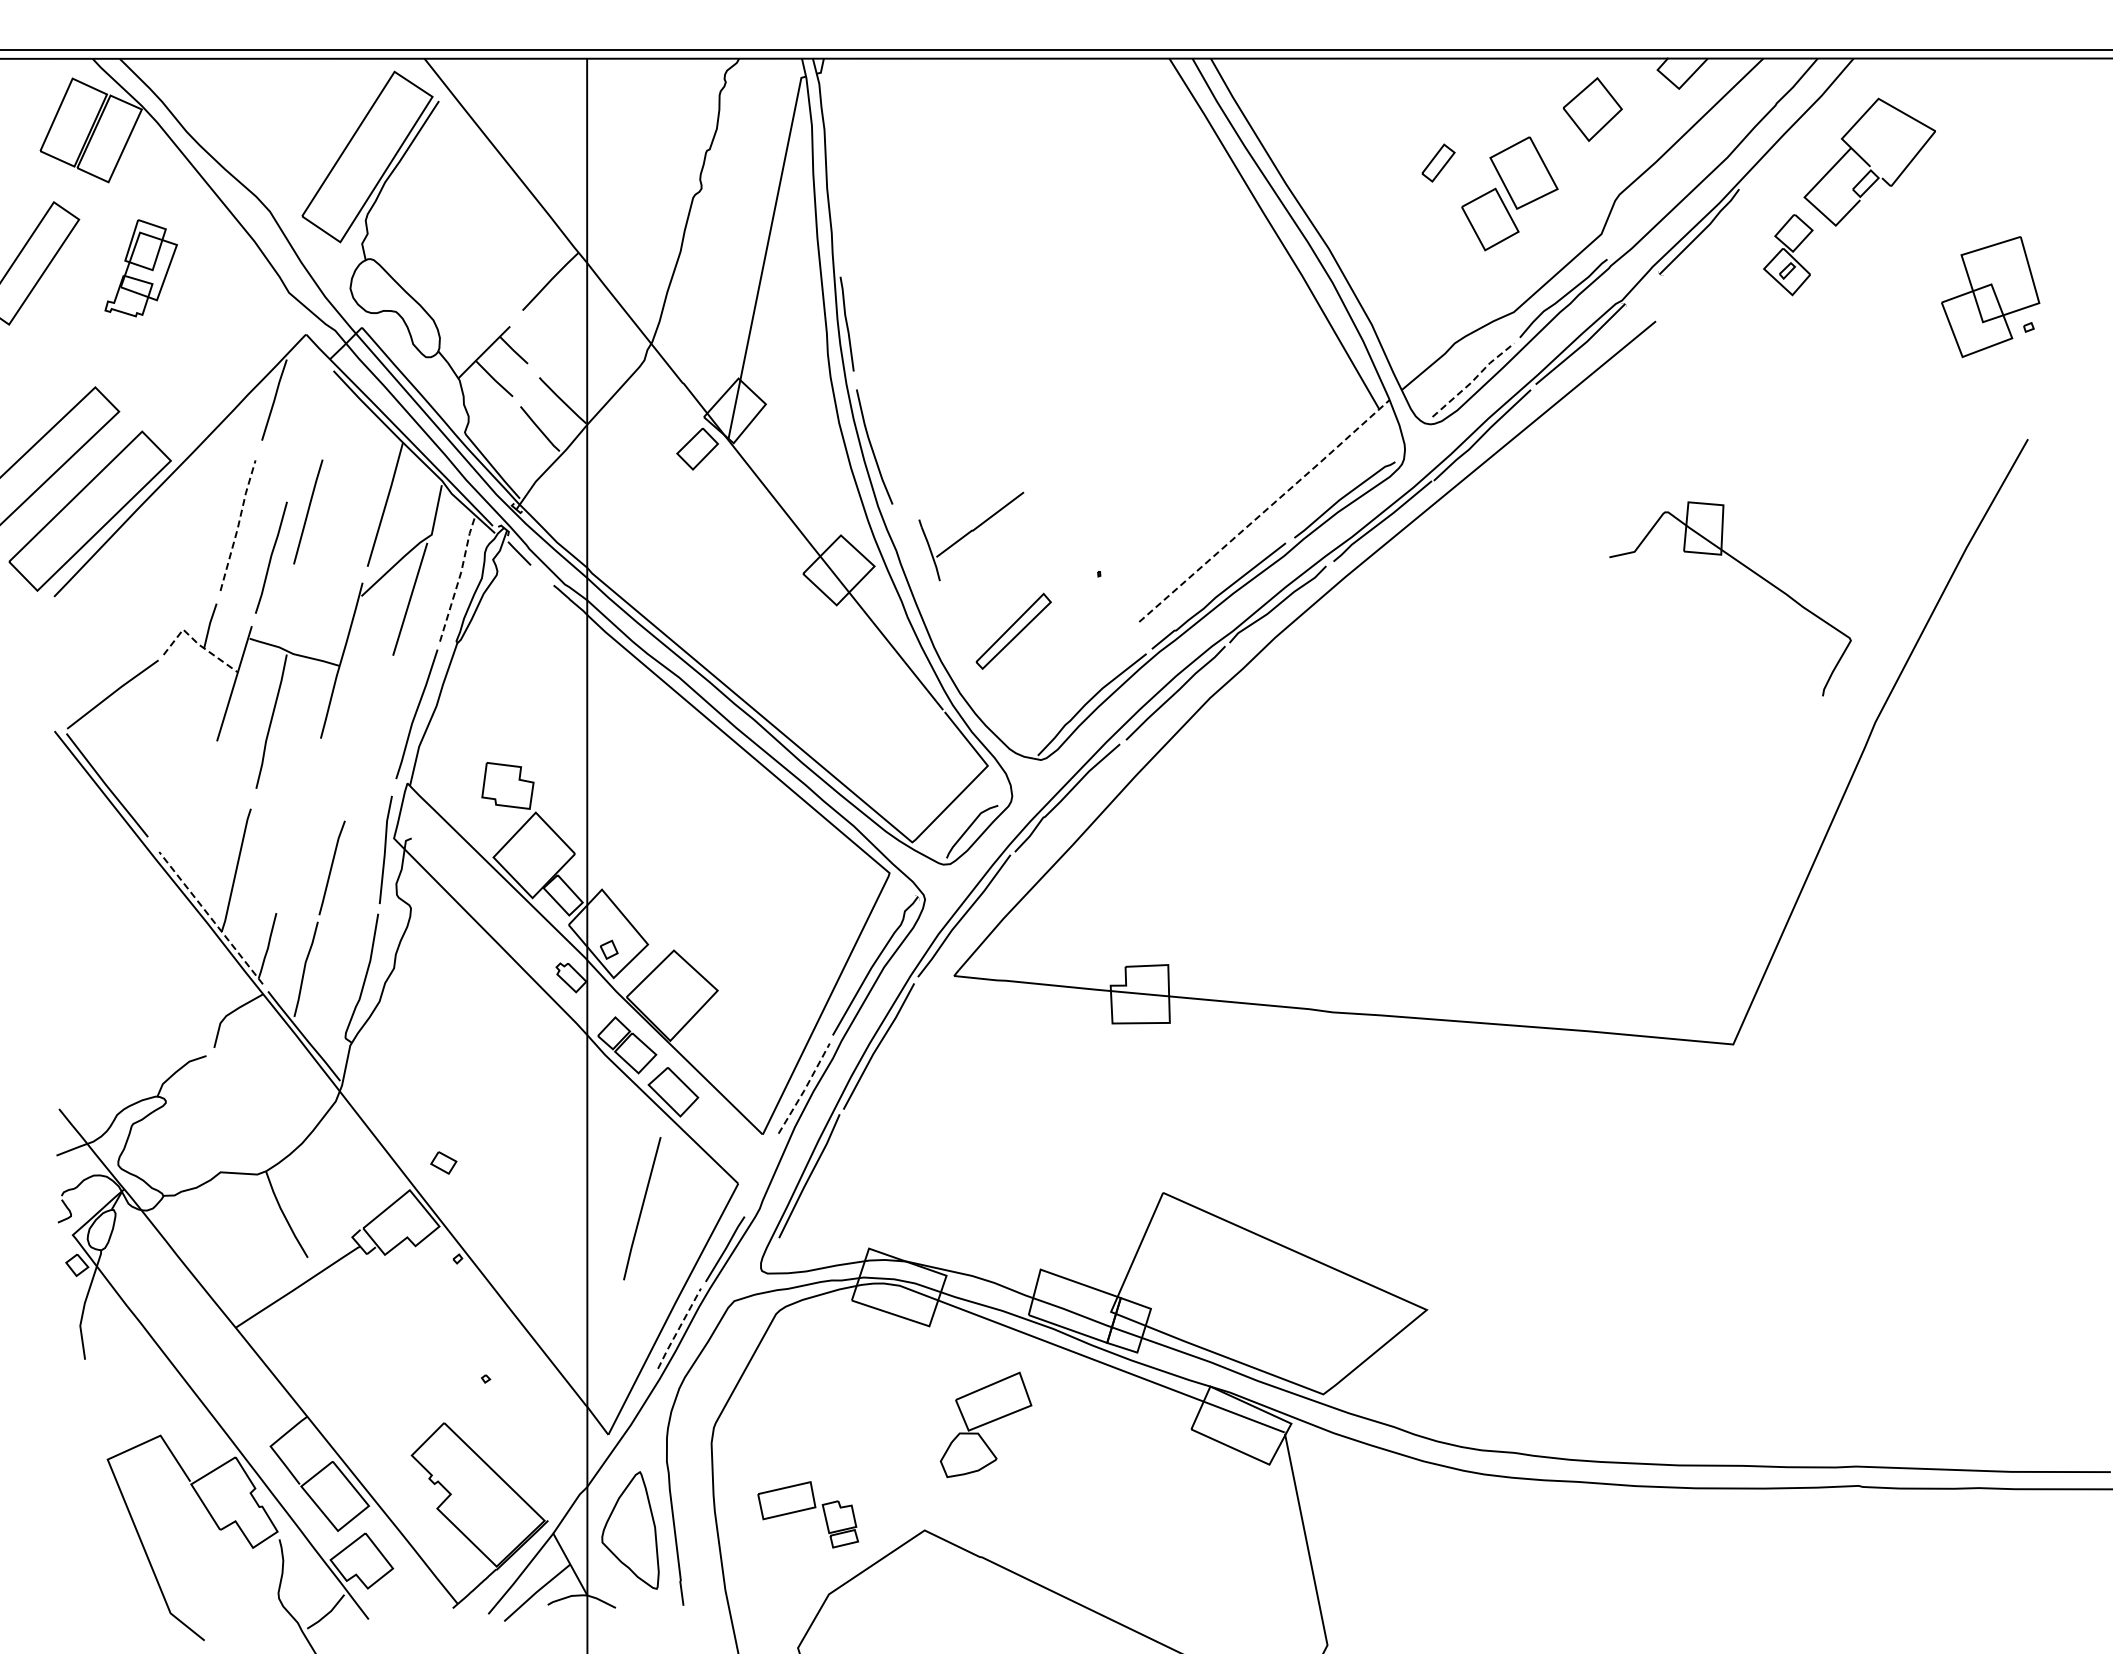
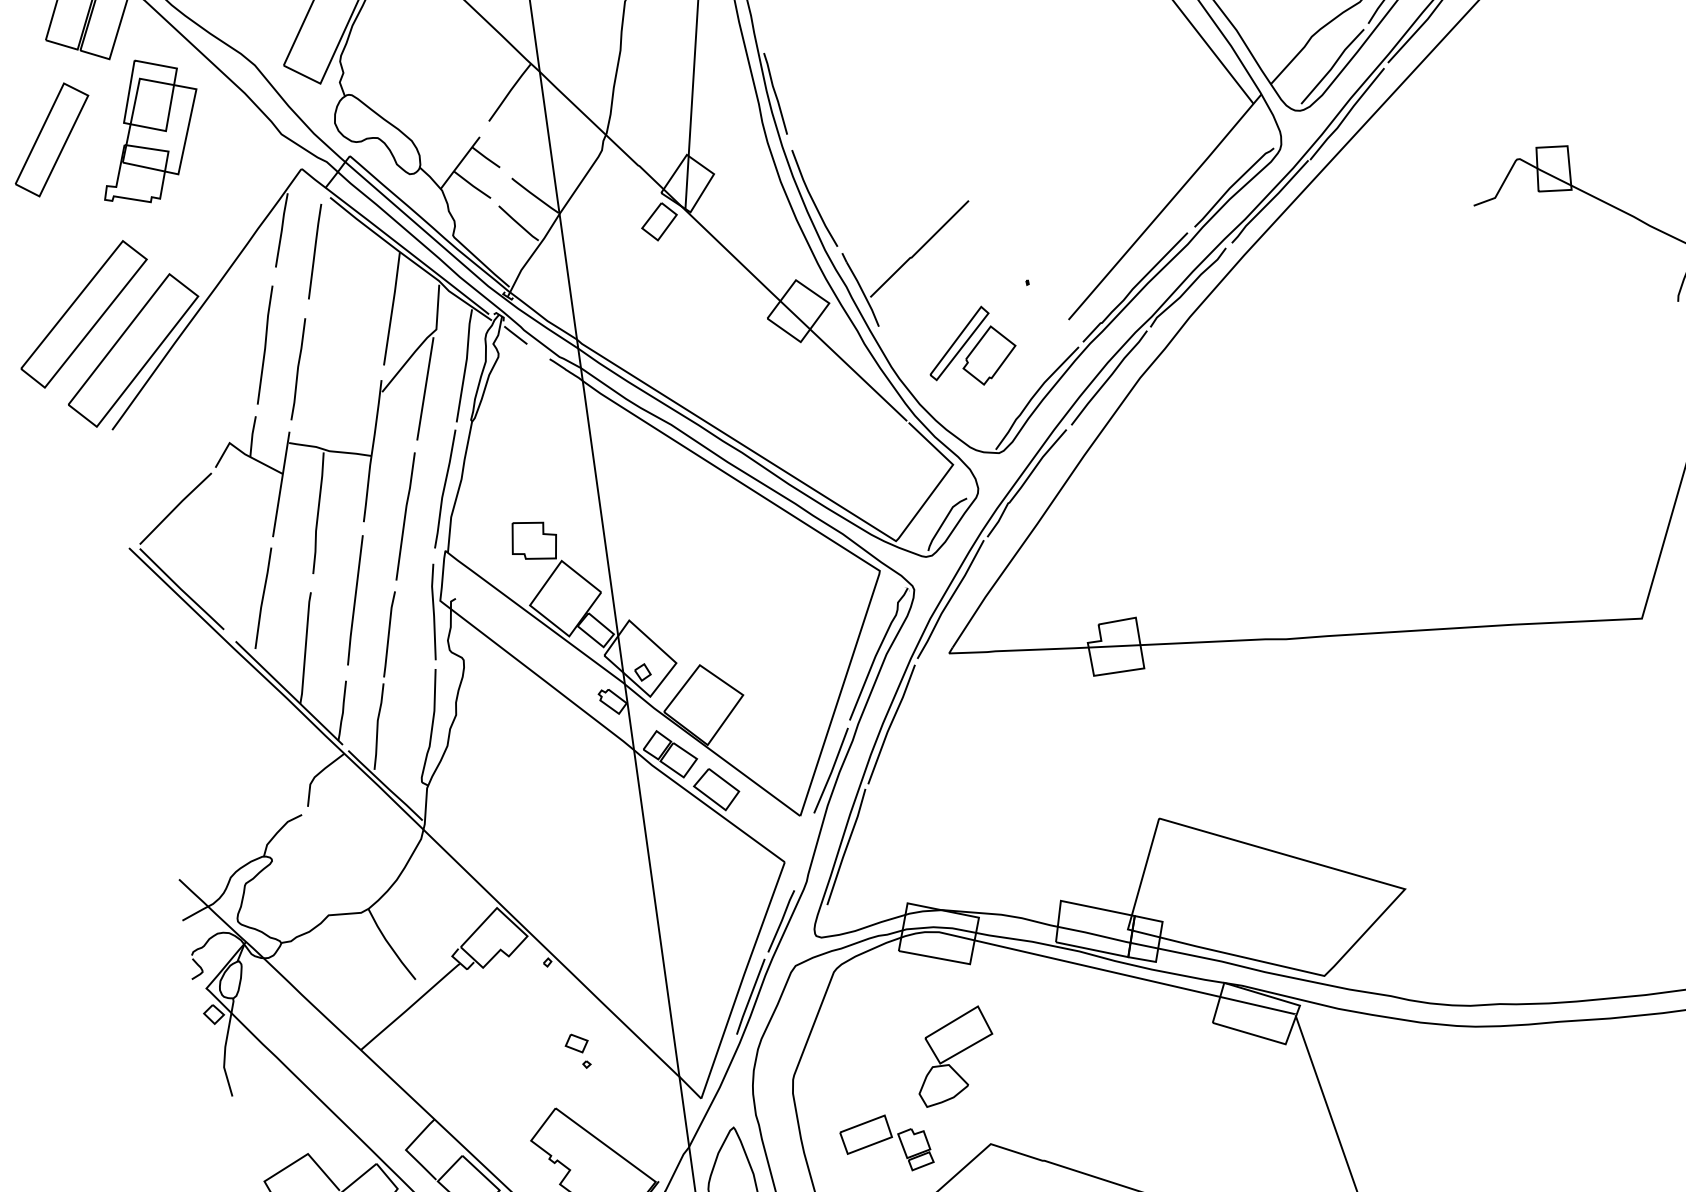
part: (140, 268) -> (148, 131), size x1.67
line: (1473, 380) -> (1332, 67), dashed -> solid
line: (1265, 510) -> (1165, 206), dashed -> solid
line: (308, 511) -> (315, 251), moved
line: (238, 524) -> (265, 344), dashed -> solid
part: (971, 536) -> (910, 265), size x1.43
line: (459, 578) -> (466, 364), dashed -> solid
line: (196, 642) -> (242, 452), dashed -> solid
part: (1044, 649) -> (988, 355), added
line: (368, 738) -> (405, 516), added
line: (196, 807) -> (262, 597), added
line: (210, 917) -> (288, 692), dashed -> solid
line: (804, 1089) -> (831, 771), dashed -> solid
part: (443, 1162) -> (576, 1043), moved
line: (642, 1208) -> (355, 600), moved
line: (678, 1328) -> (749, 996), dashed -> solid
part: (985, 1424) -> (954, 1056), moved

